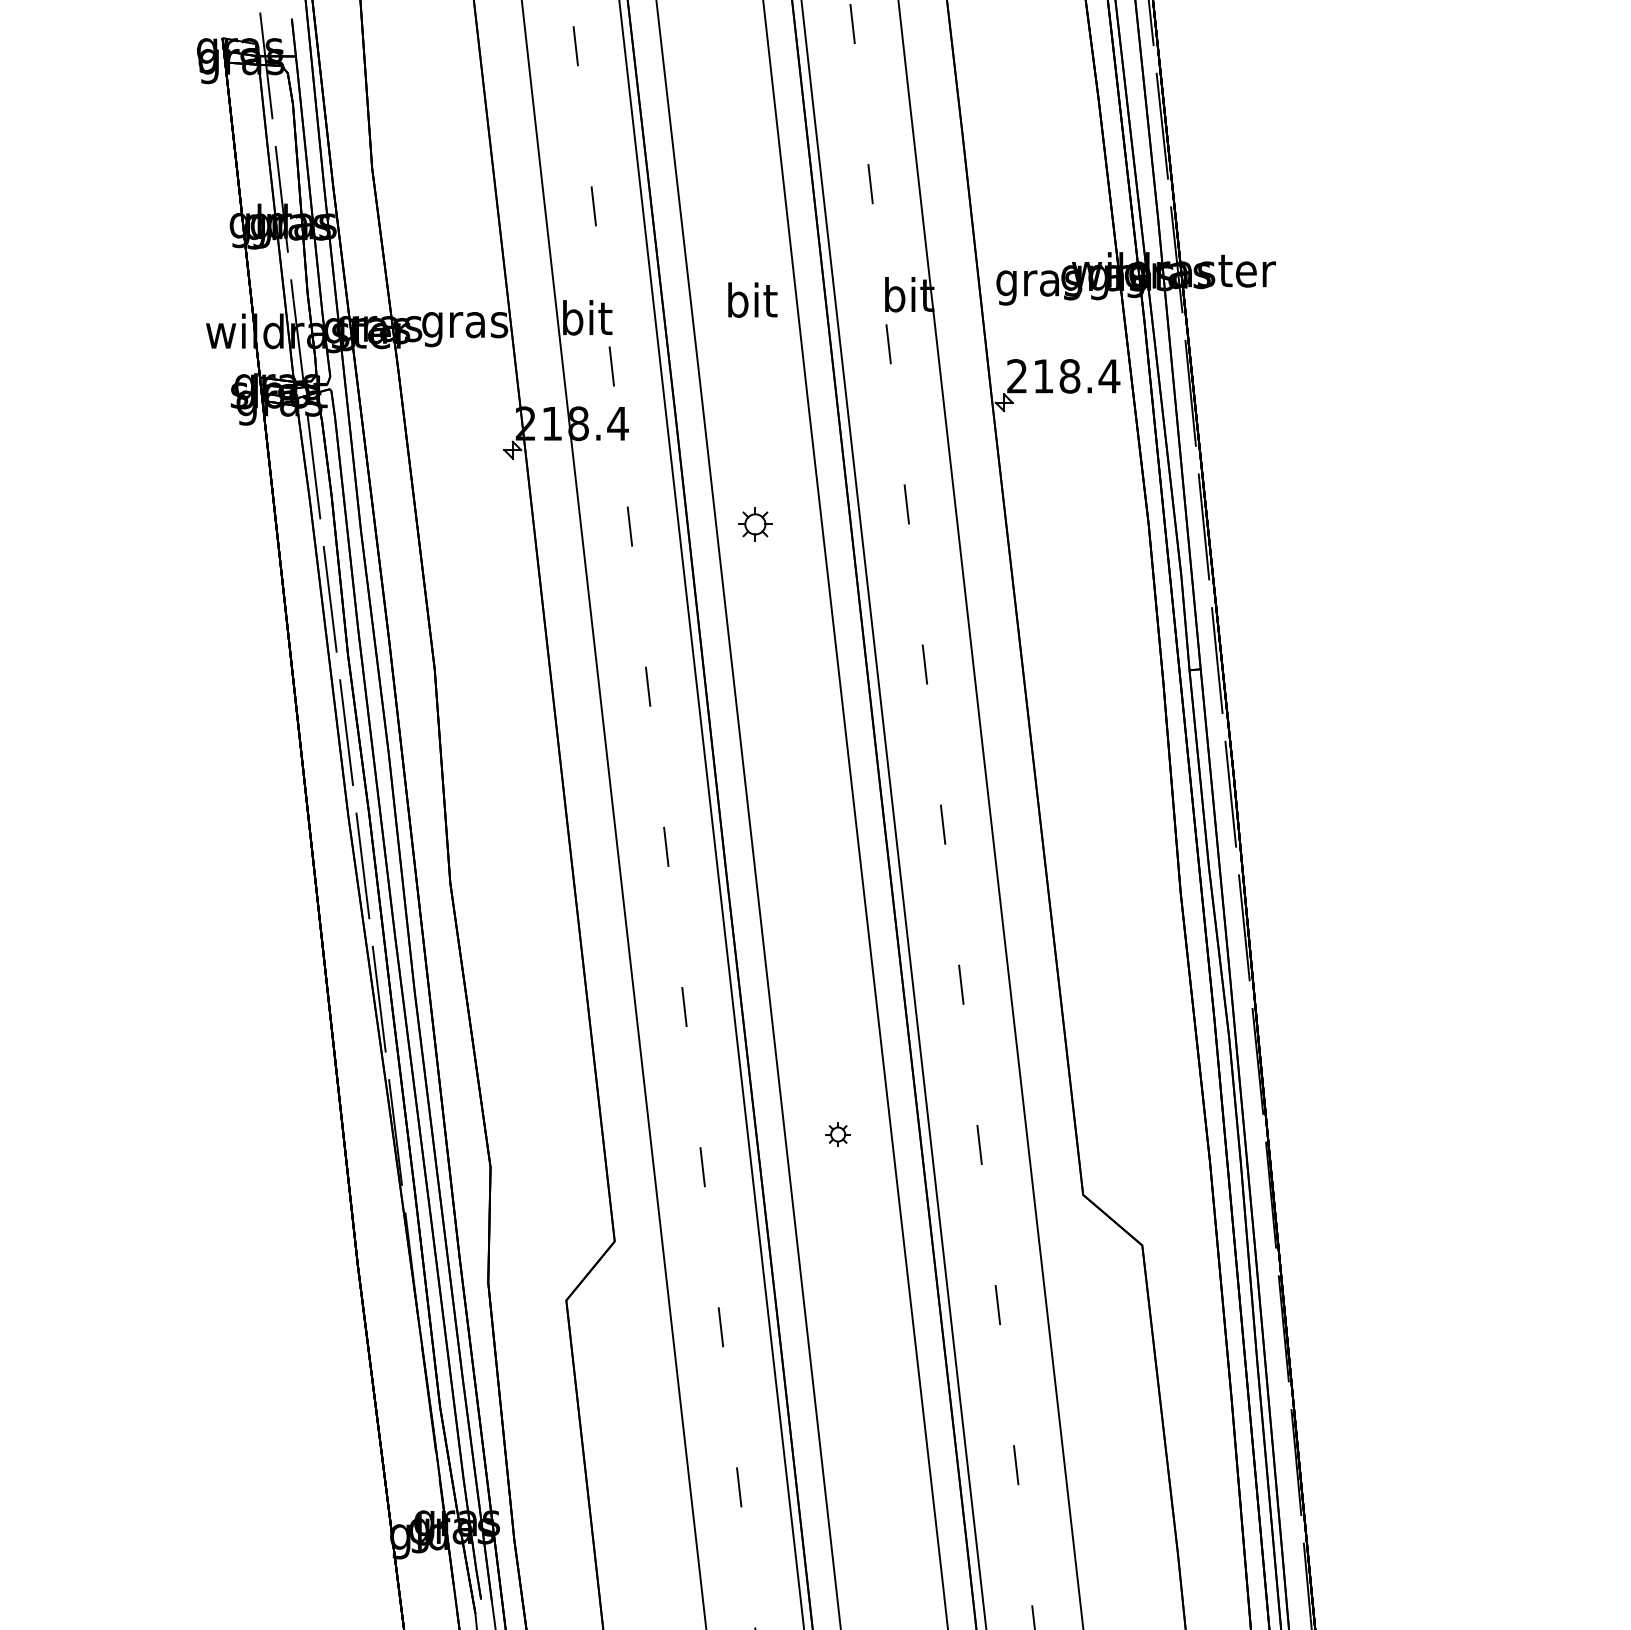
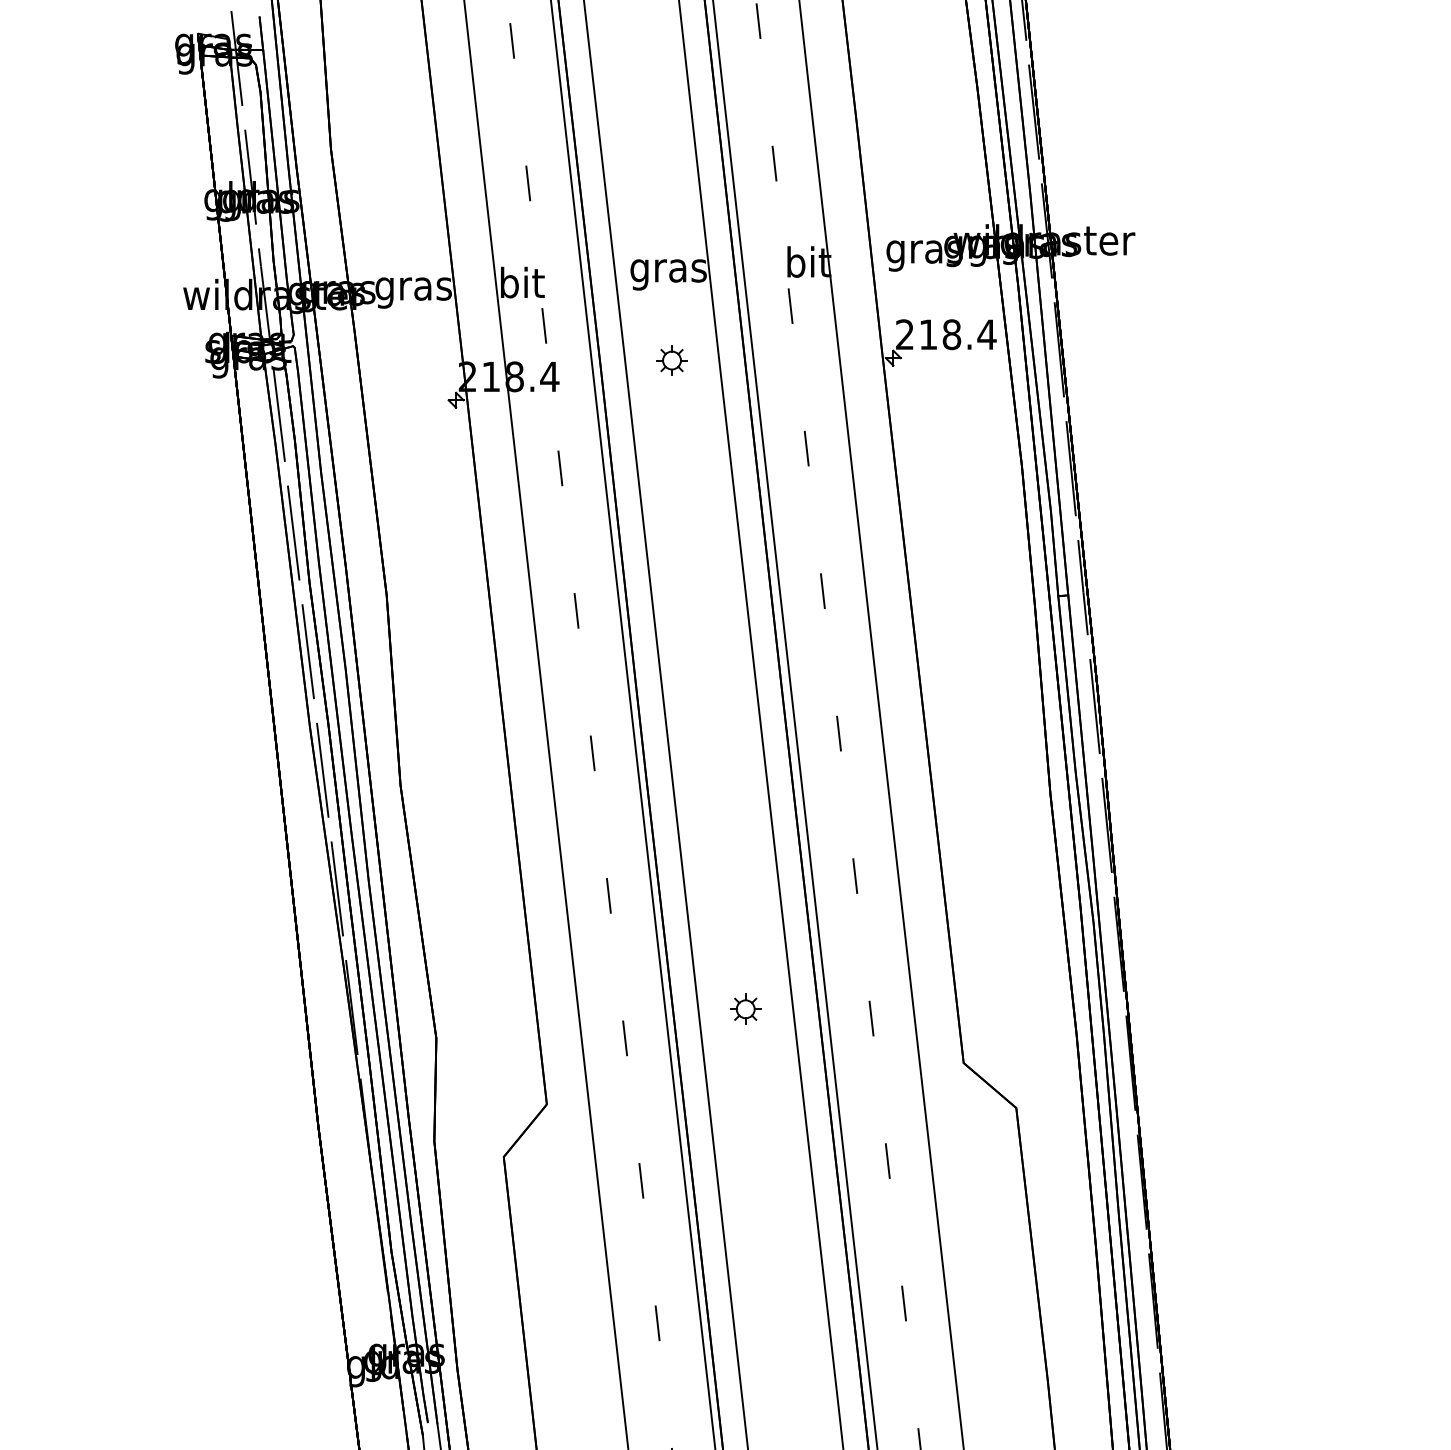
text: (751, 304) -> (668, 270), bit -> gras
part: (755, 524) -> (672, 360), moved
part: (837, 1134) -> (745, 1009), size x1.43

